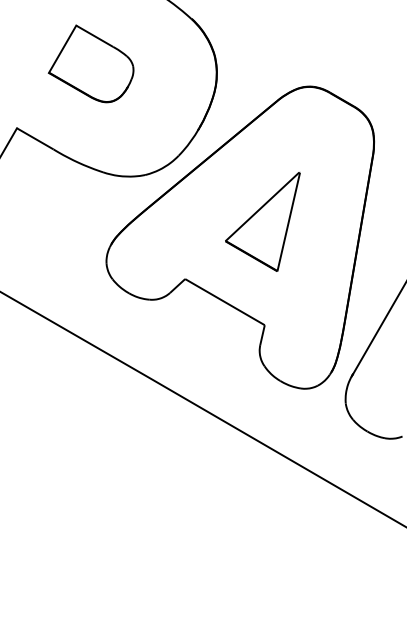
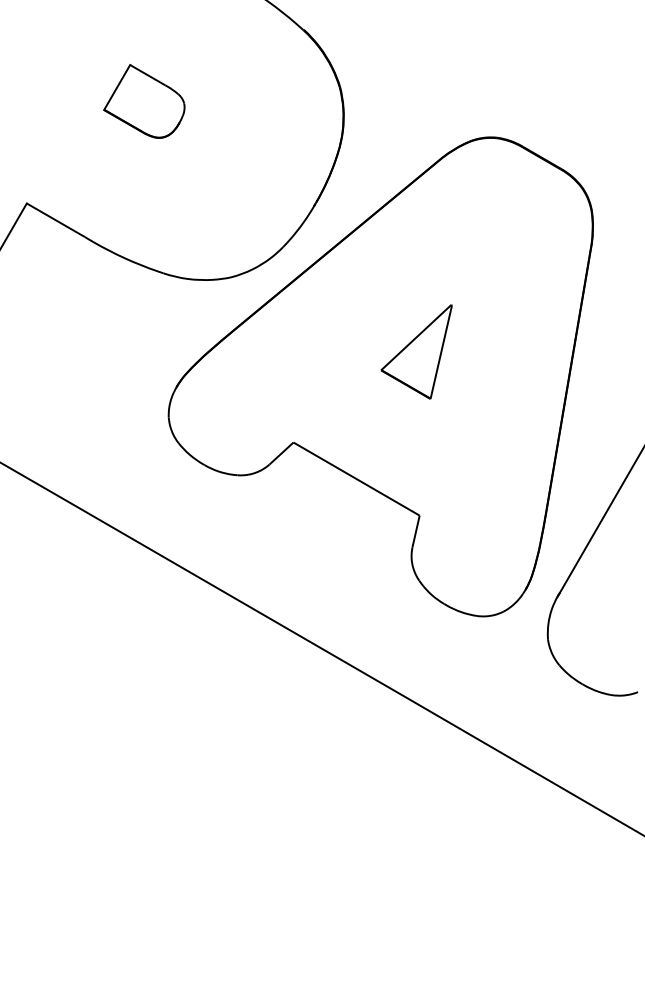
part: (90, 63) -> (143, 100), size x0.6
part: (262, 221) -> (416, 351), size x0.6

